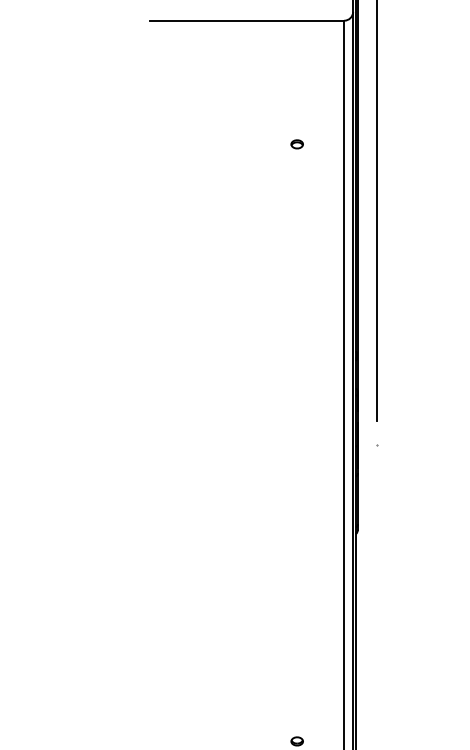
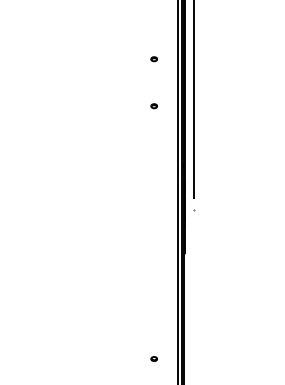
part: (295, 238) -> (153, 106), added

